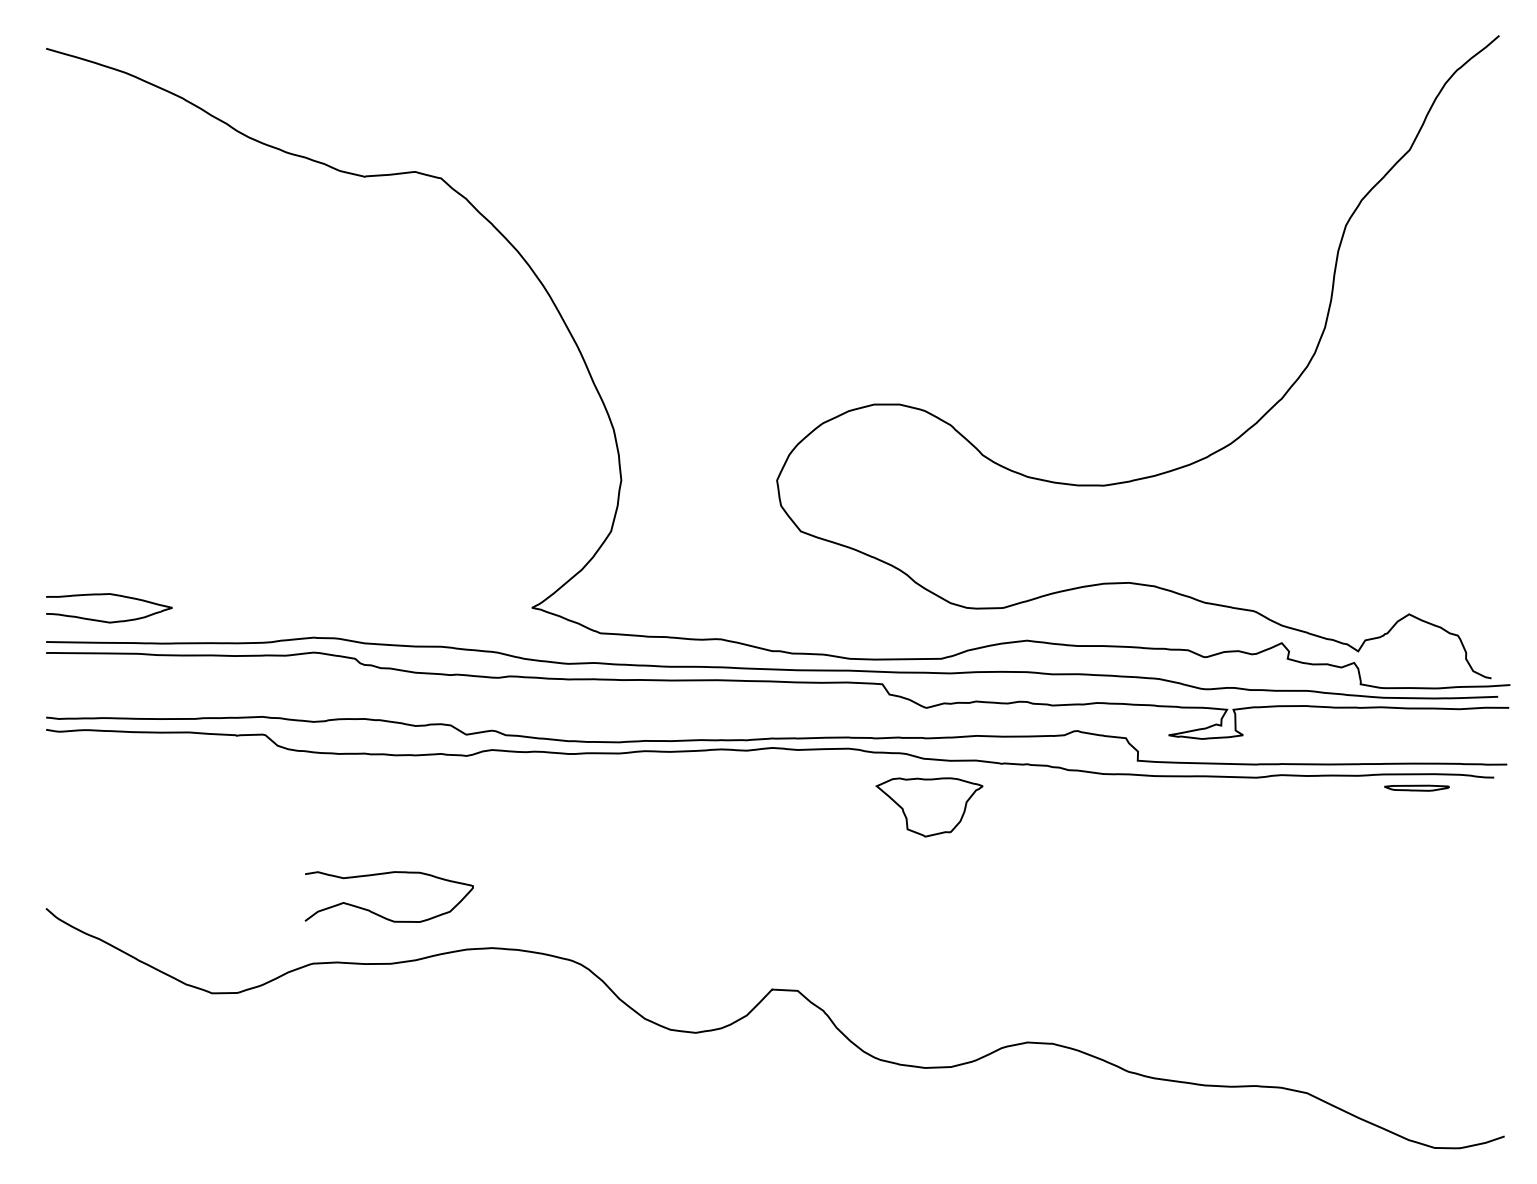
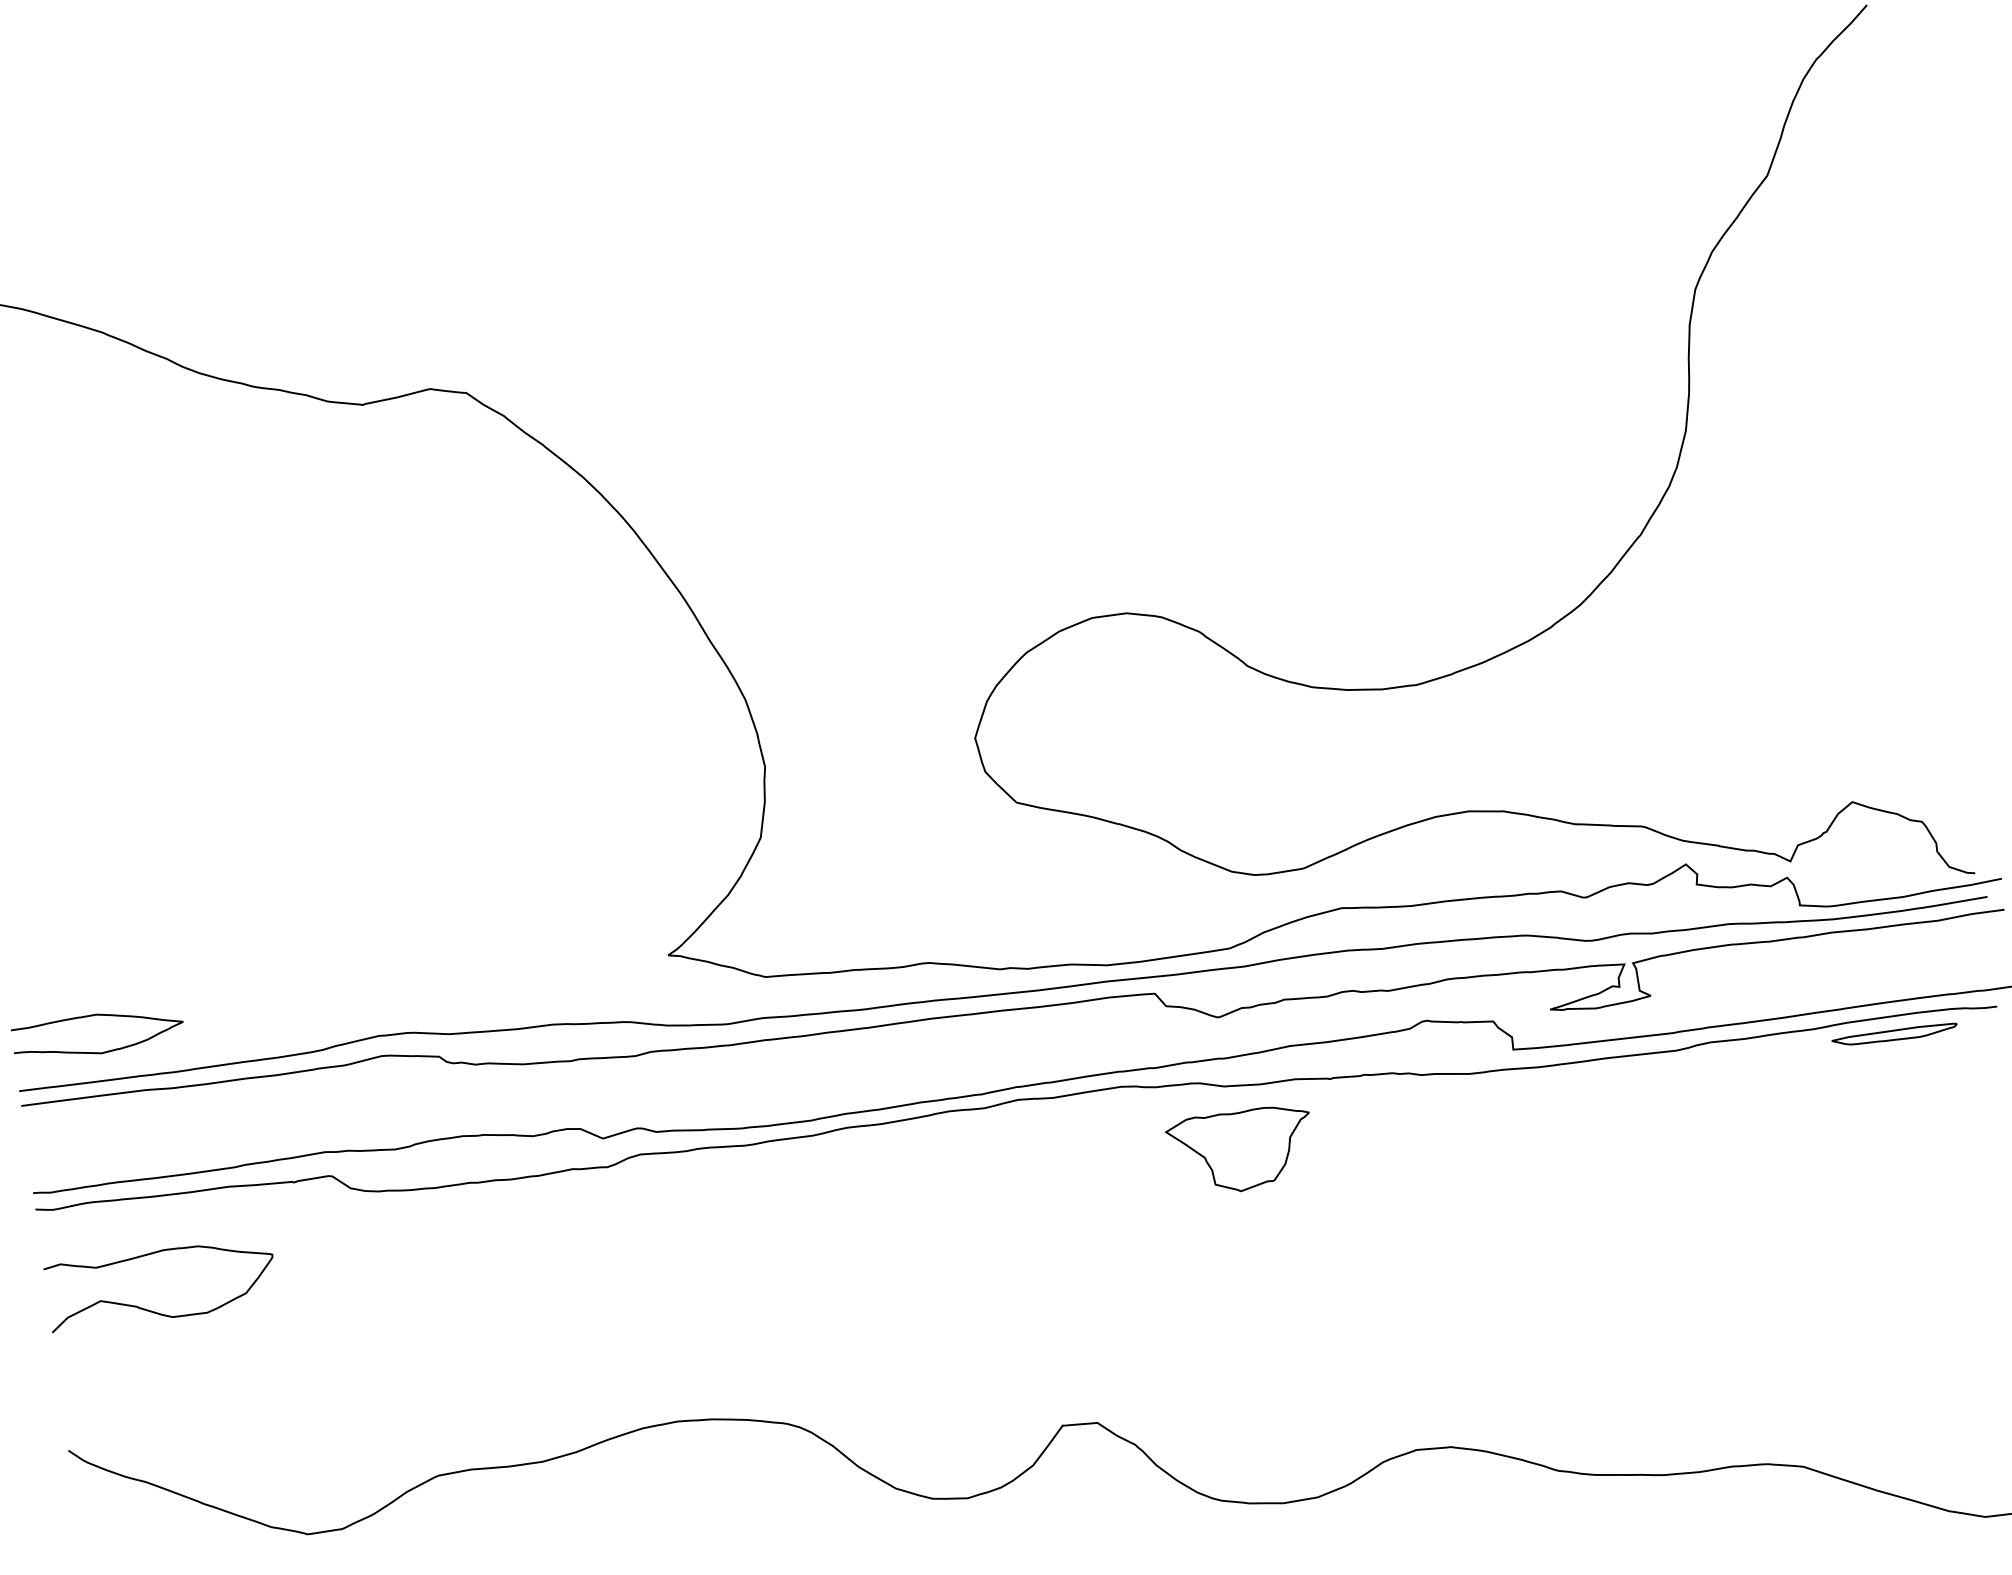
part: (1416, 787) -> (1894, 1034), size x1.43
curve: (379, 914) -> (151, 1310), moved

